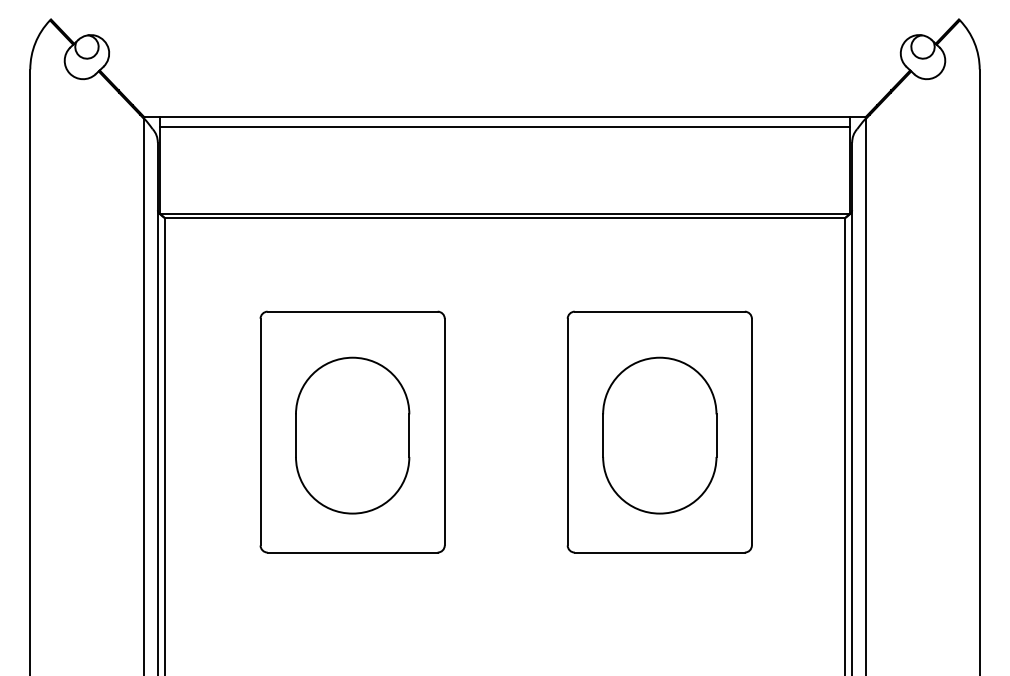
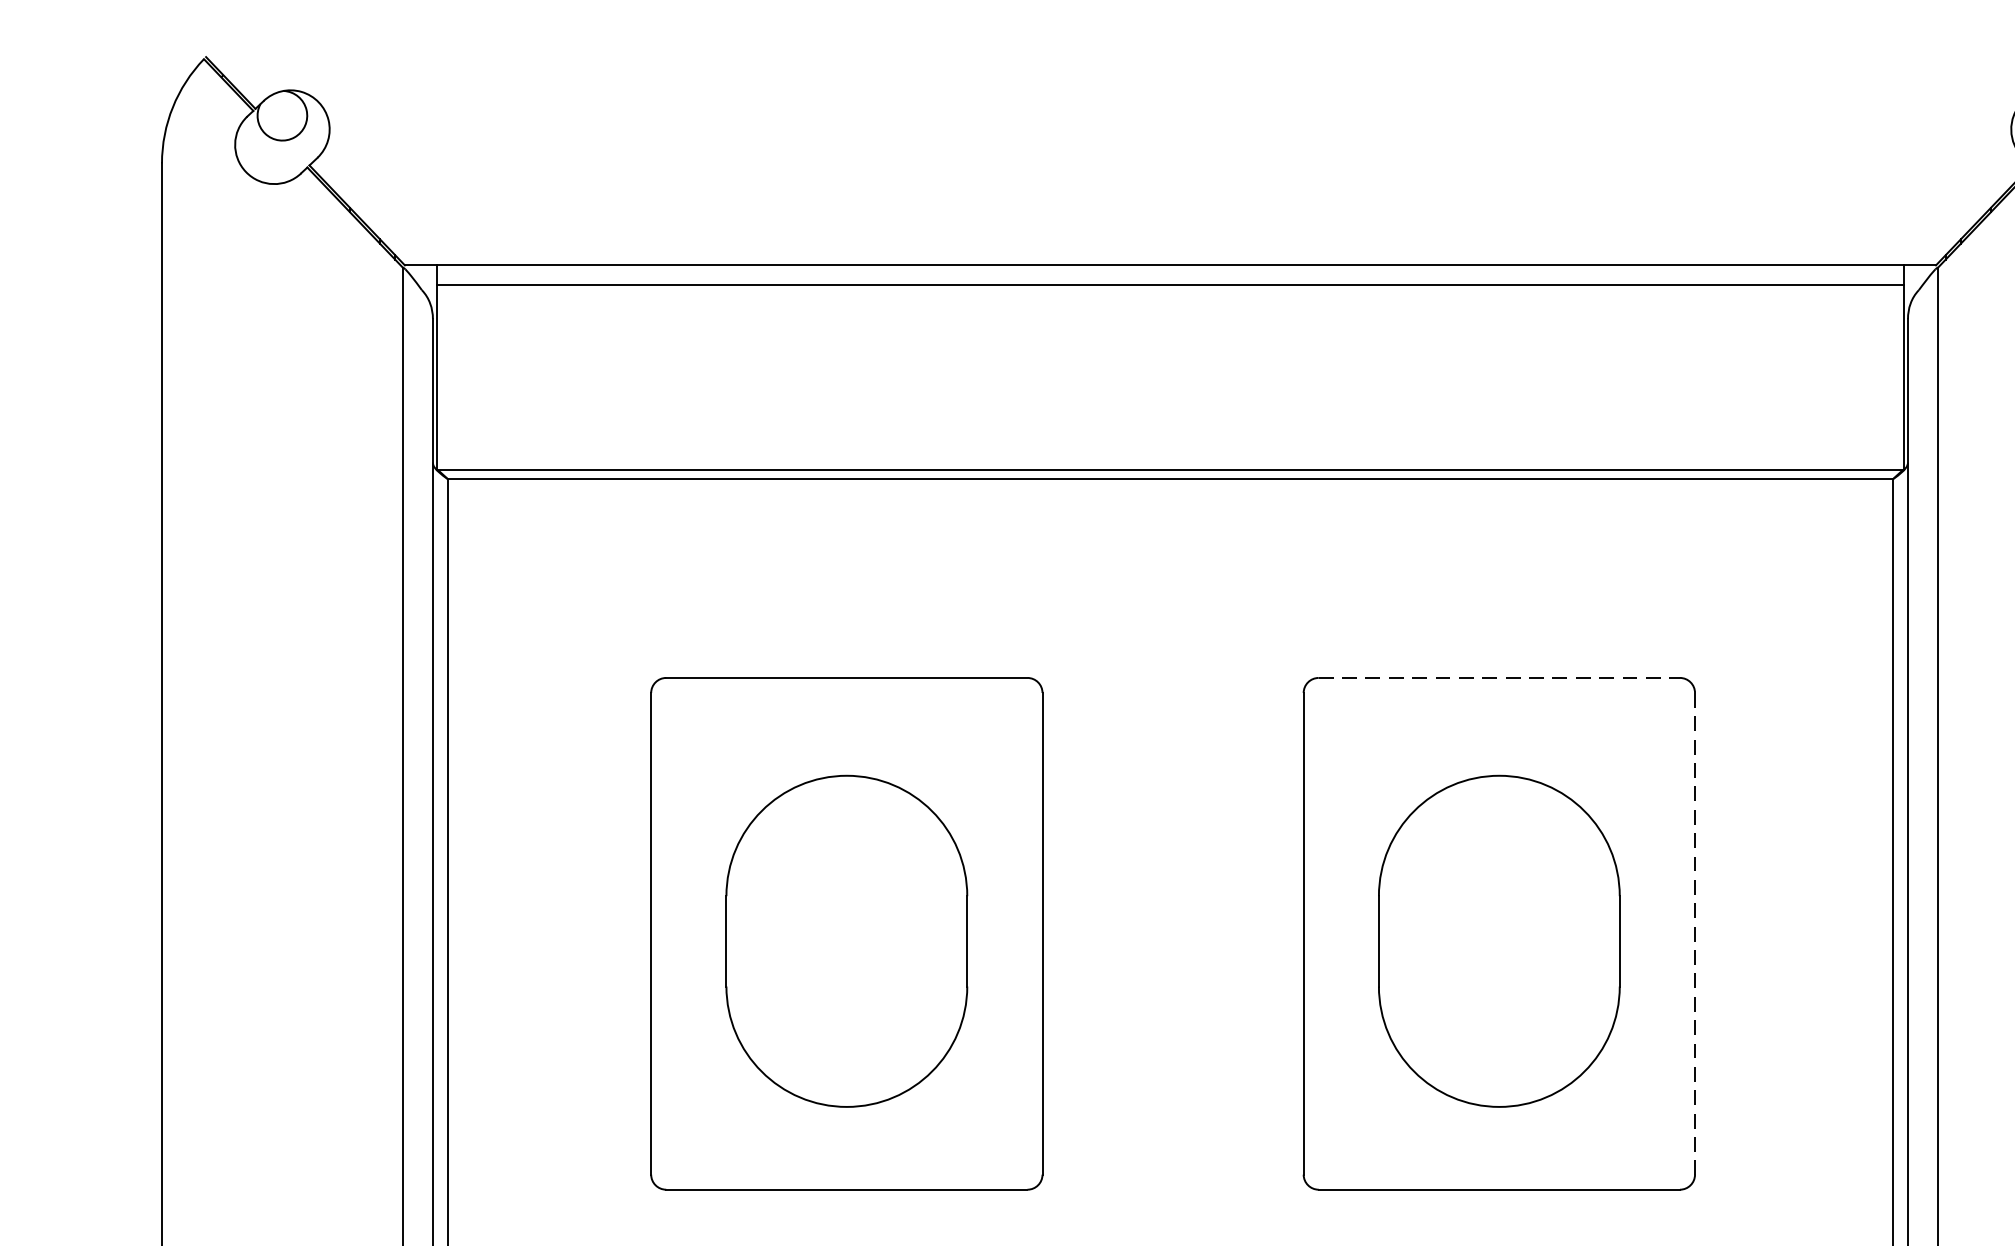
line: (660, 311) -> (1500, 677), solid -> dashed
line: (751, 432) -> (1694, 934), solid -> dashed

